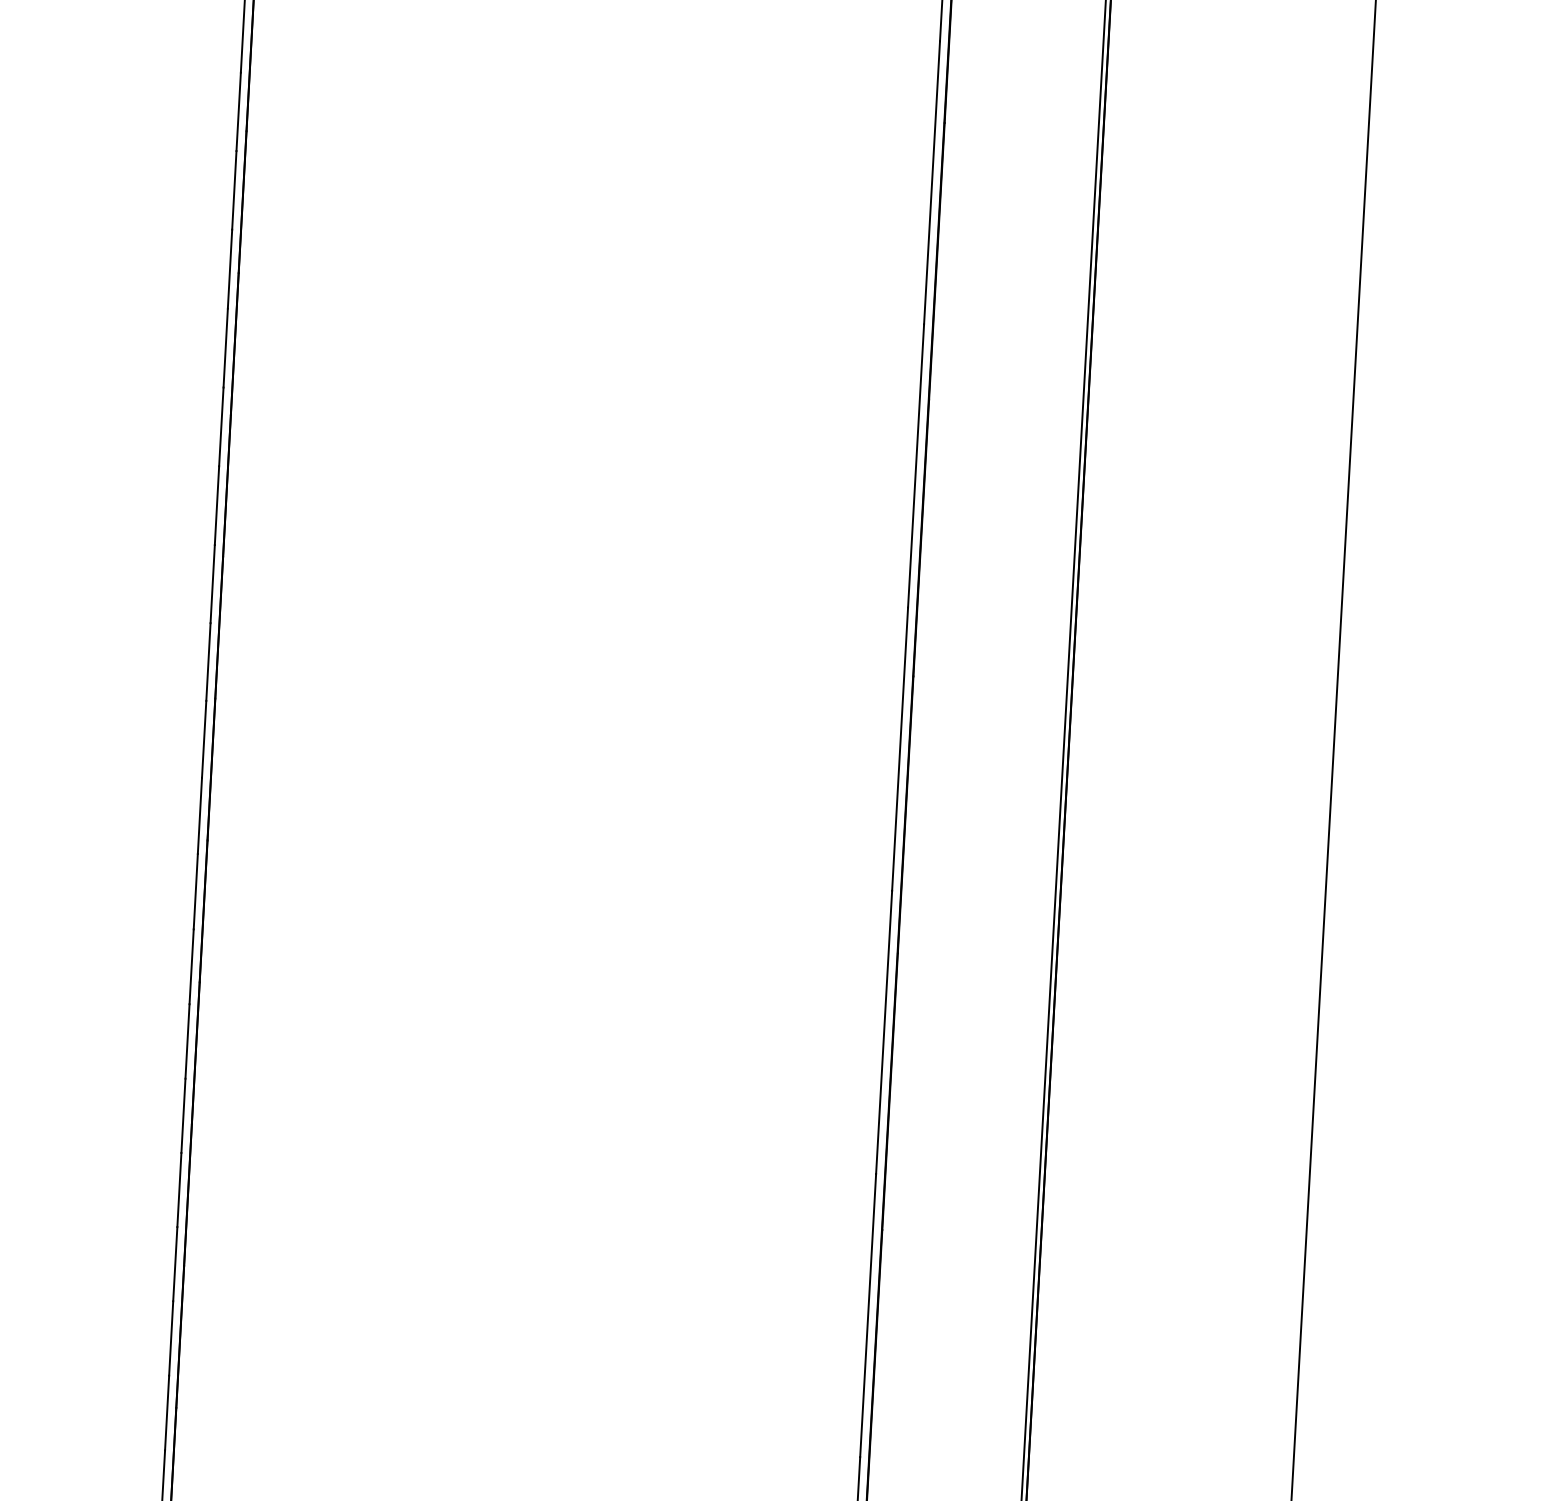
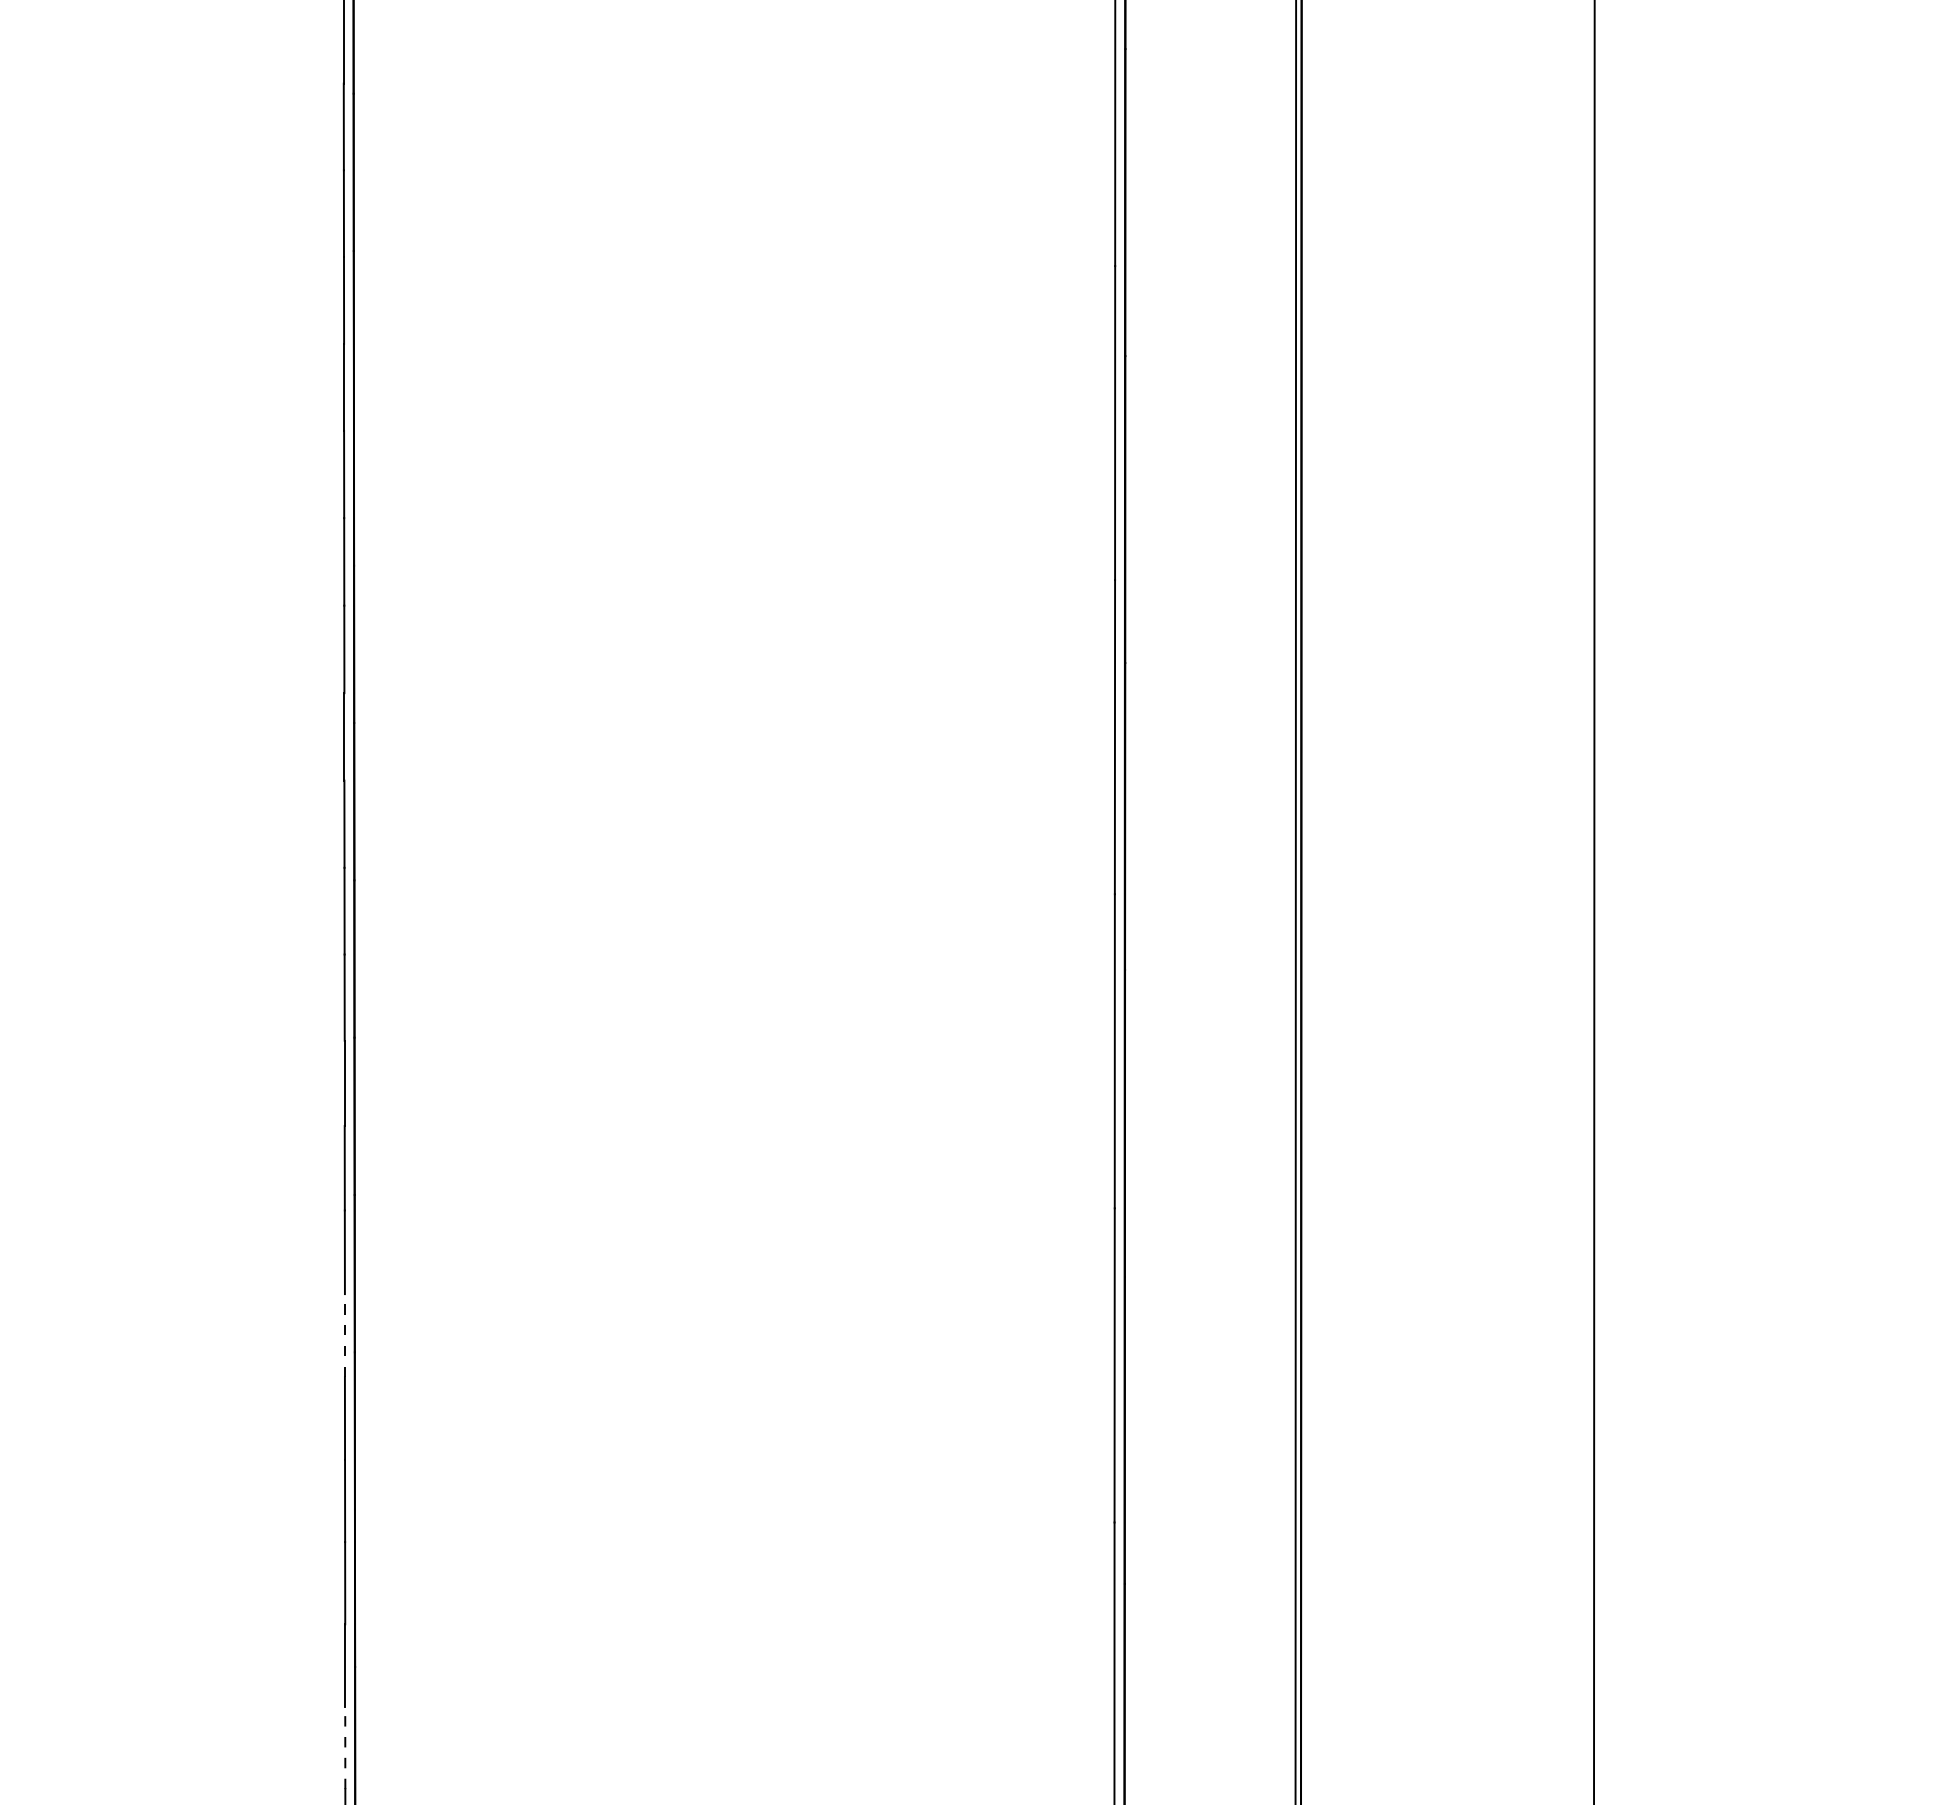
line: (191, 966) -> (344, 1335), solid -> dashed
line: (171, 1338) -> (345, 1747), solid -> dashed

